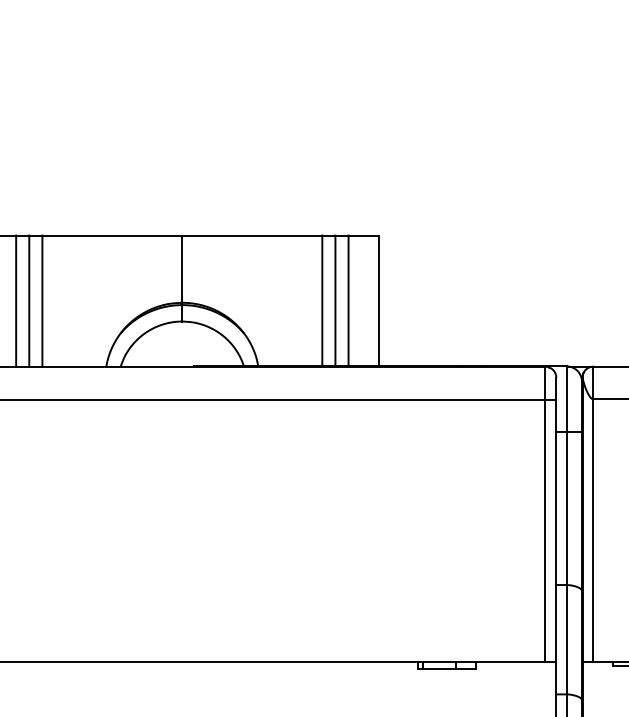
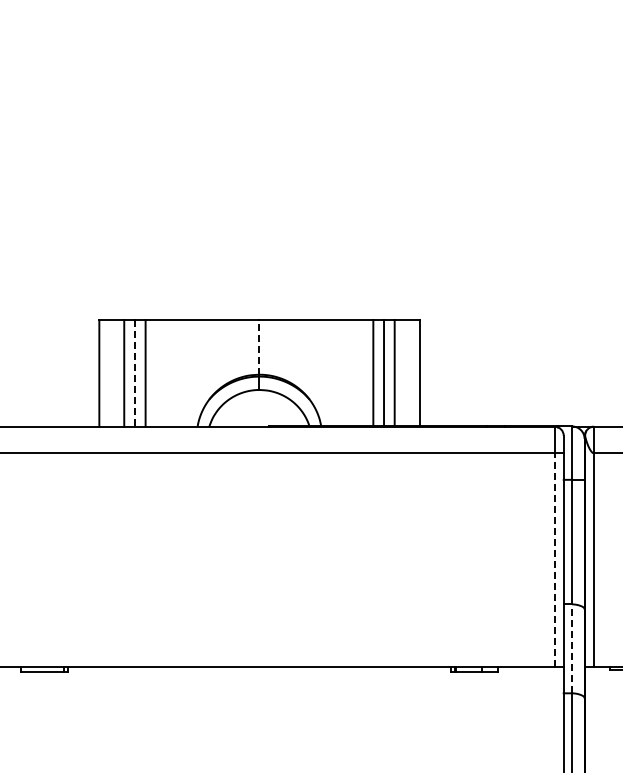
line: (182, 268) -> (259, 346), solid -> dashed
line: (28, 301) -> (134, 373), solid -> dashed
line: (544, 531) -> (554, 560), solid -> dashed
line: (567, 639) -> (572, 648), solid -> dashed

